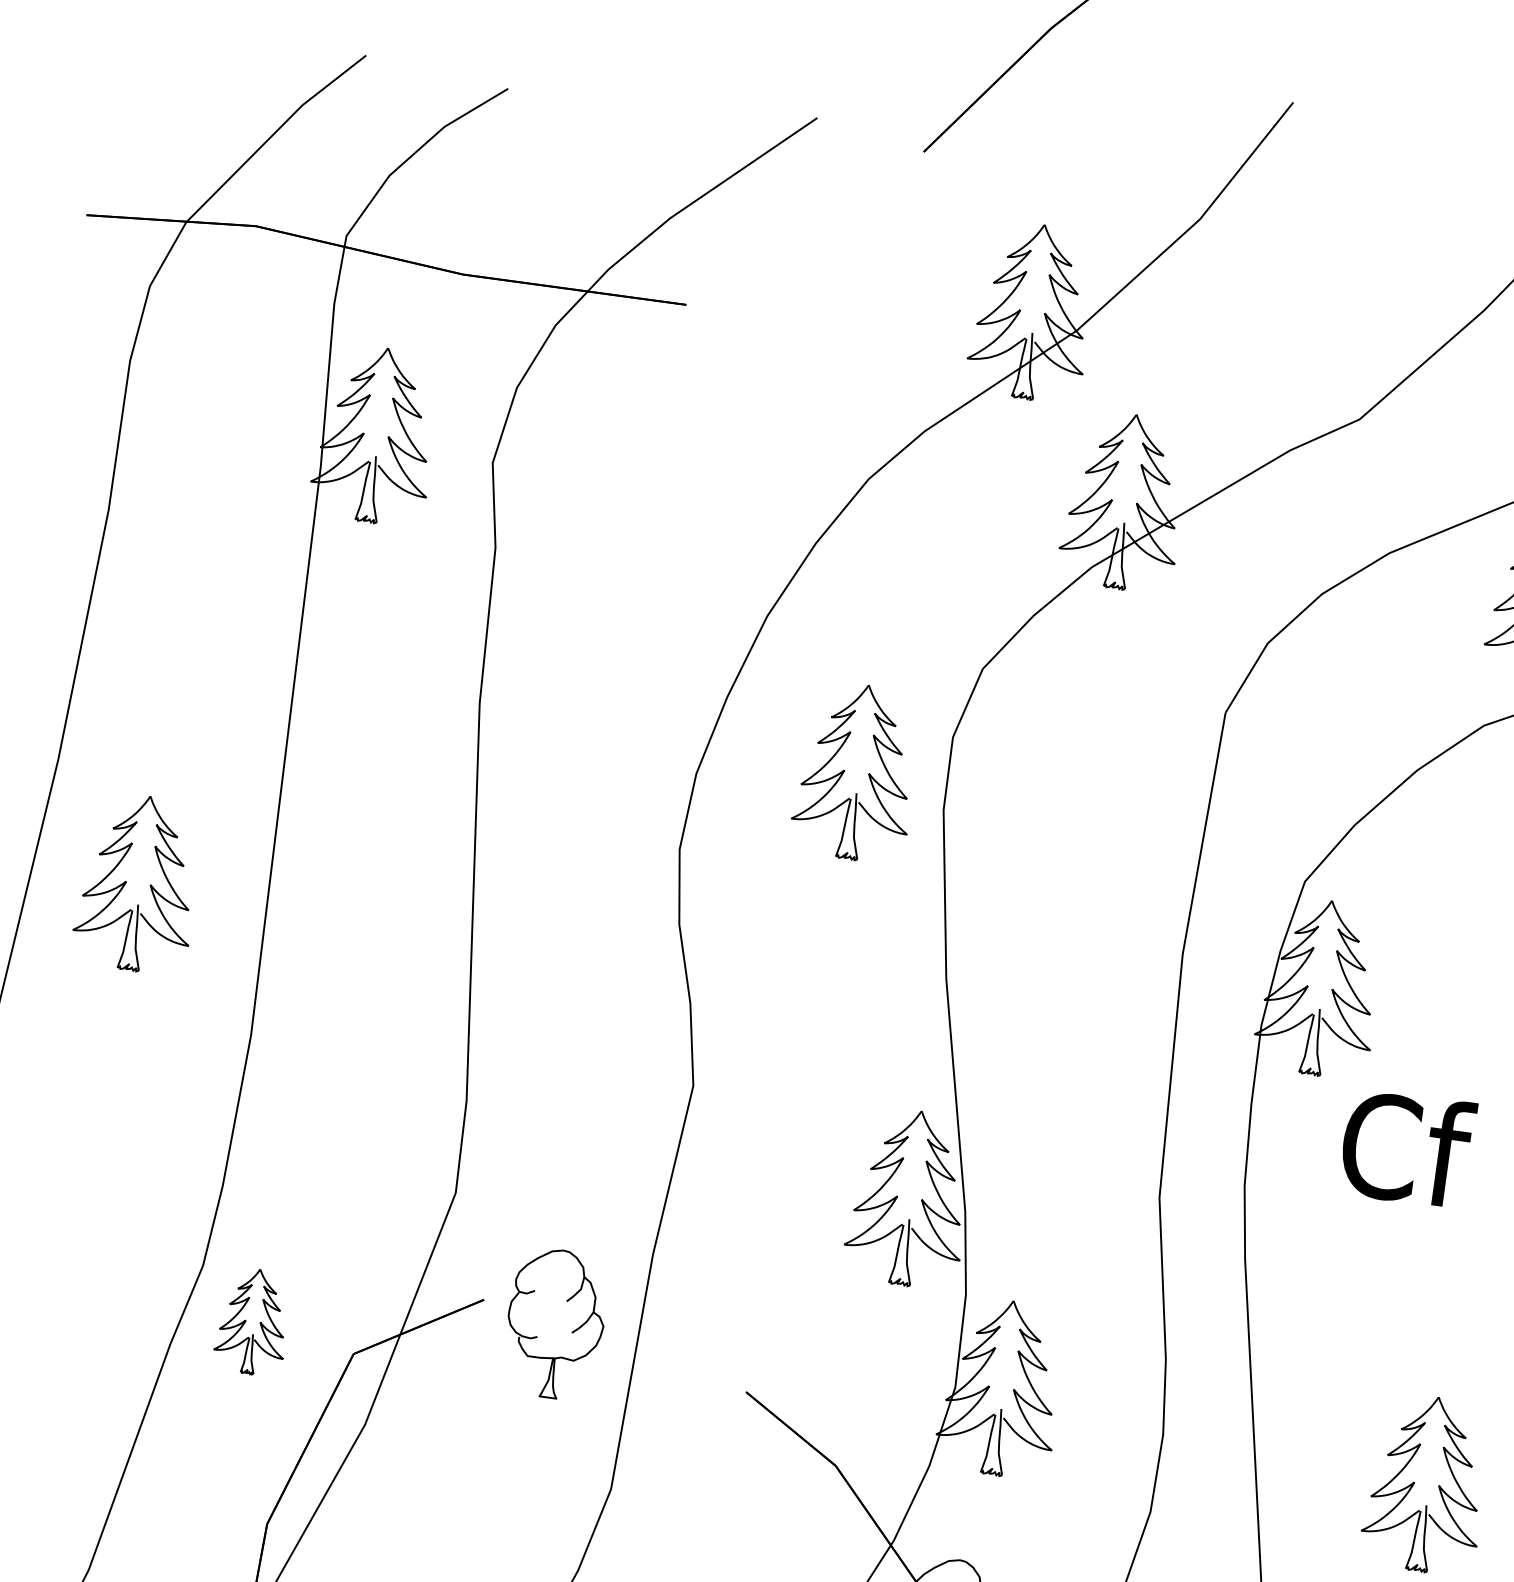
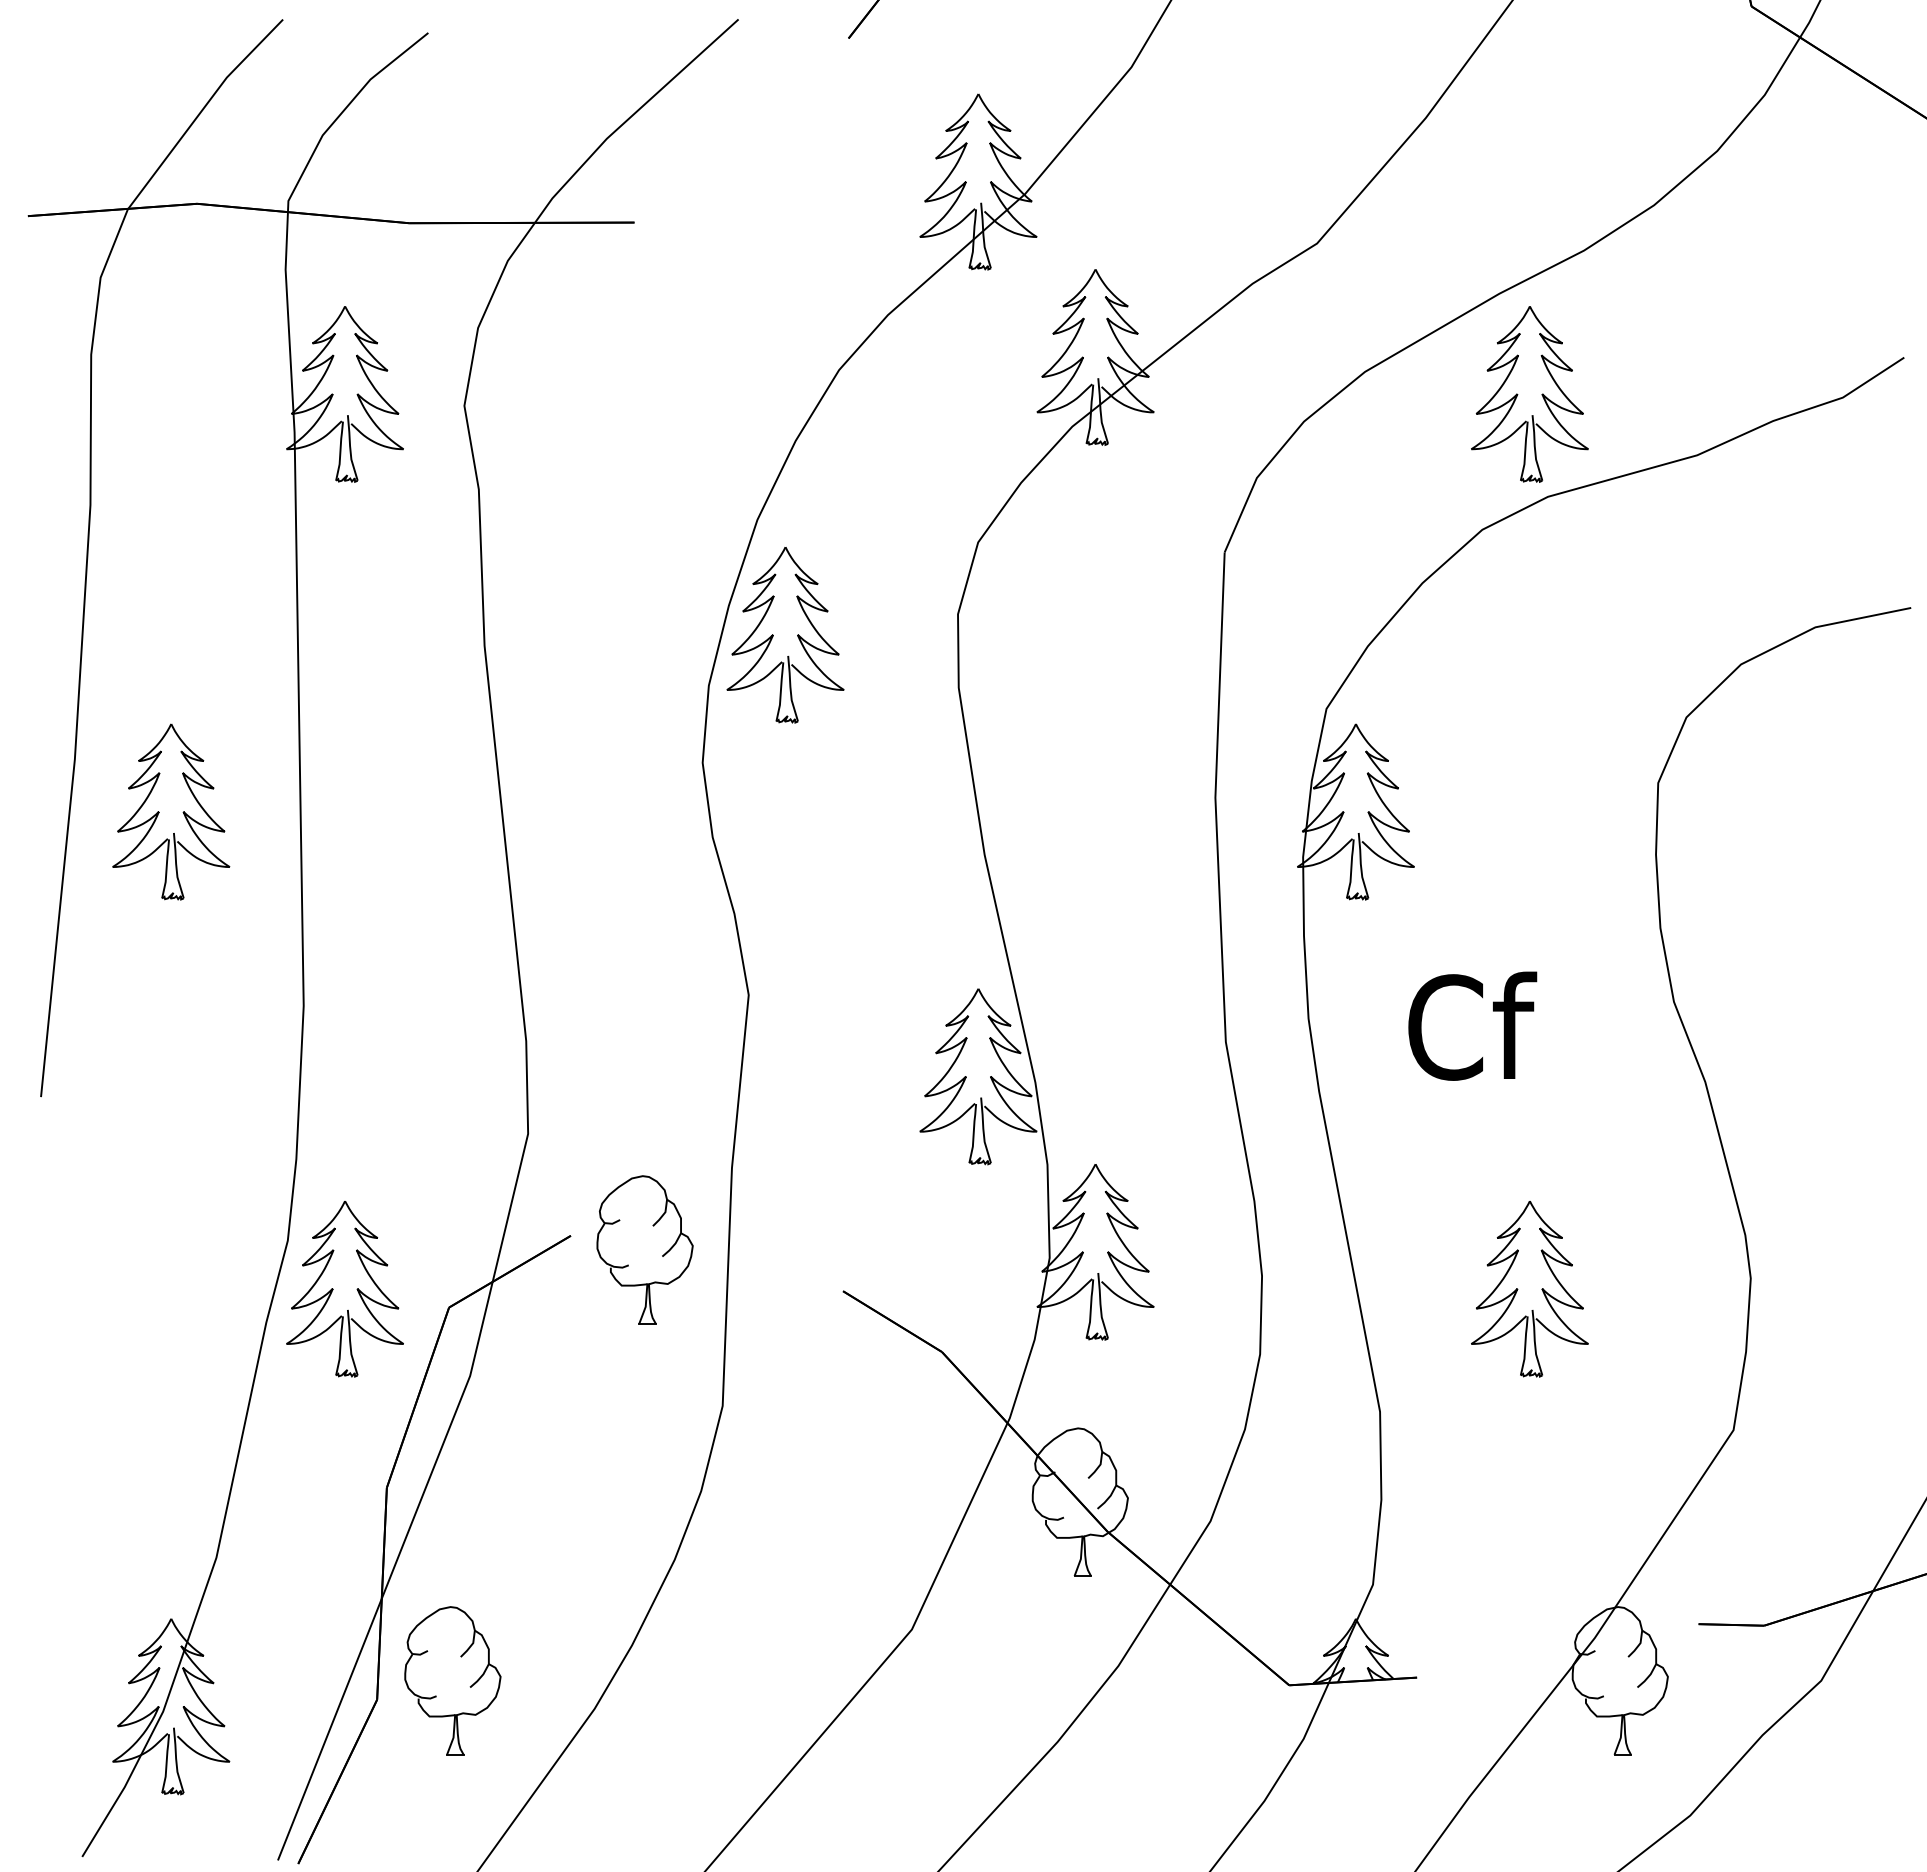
part: (844, 771) -> (773, 635), moved
part: (149, 885) -> (182, 812), moved
text: (1407, 1147) -> (1472, 1025), moved
part: (252, 1321) -> (344, 1289), size x1.67

